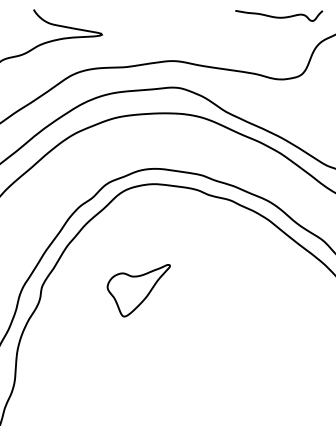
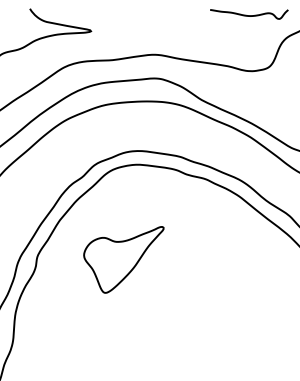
part: (138, 290) -> (123, 259), size x1.43

